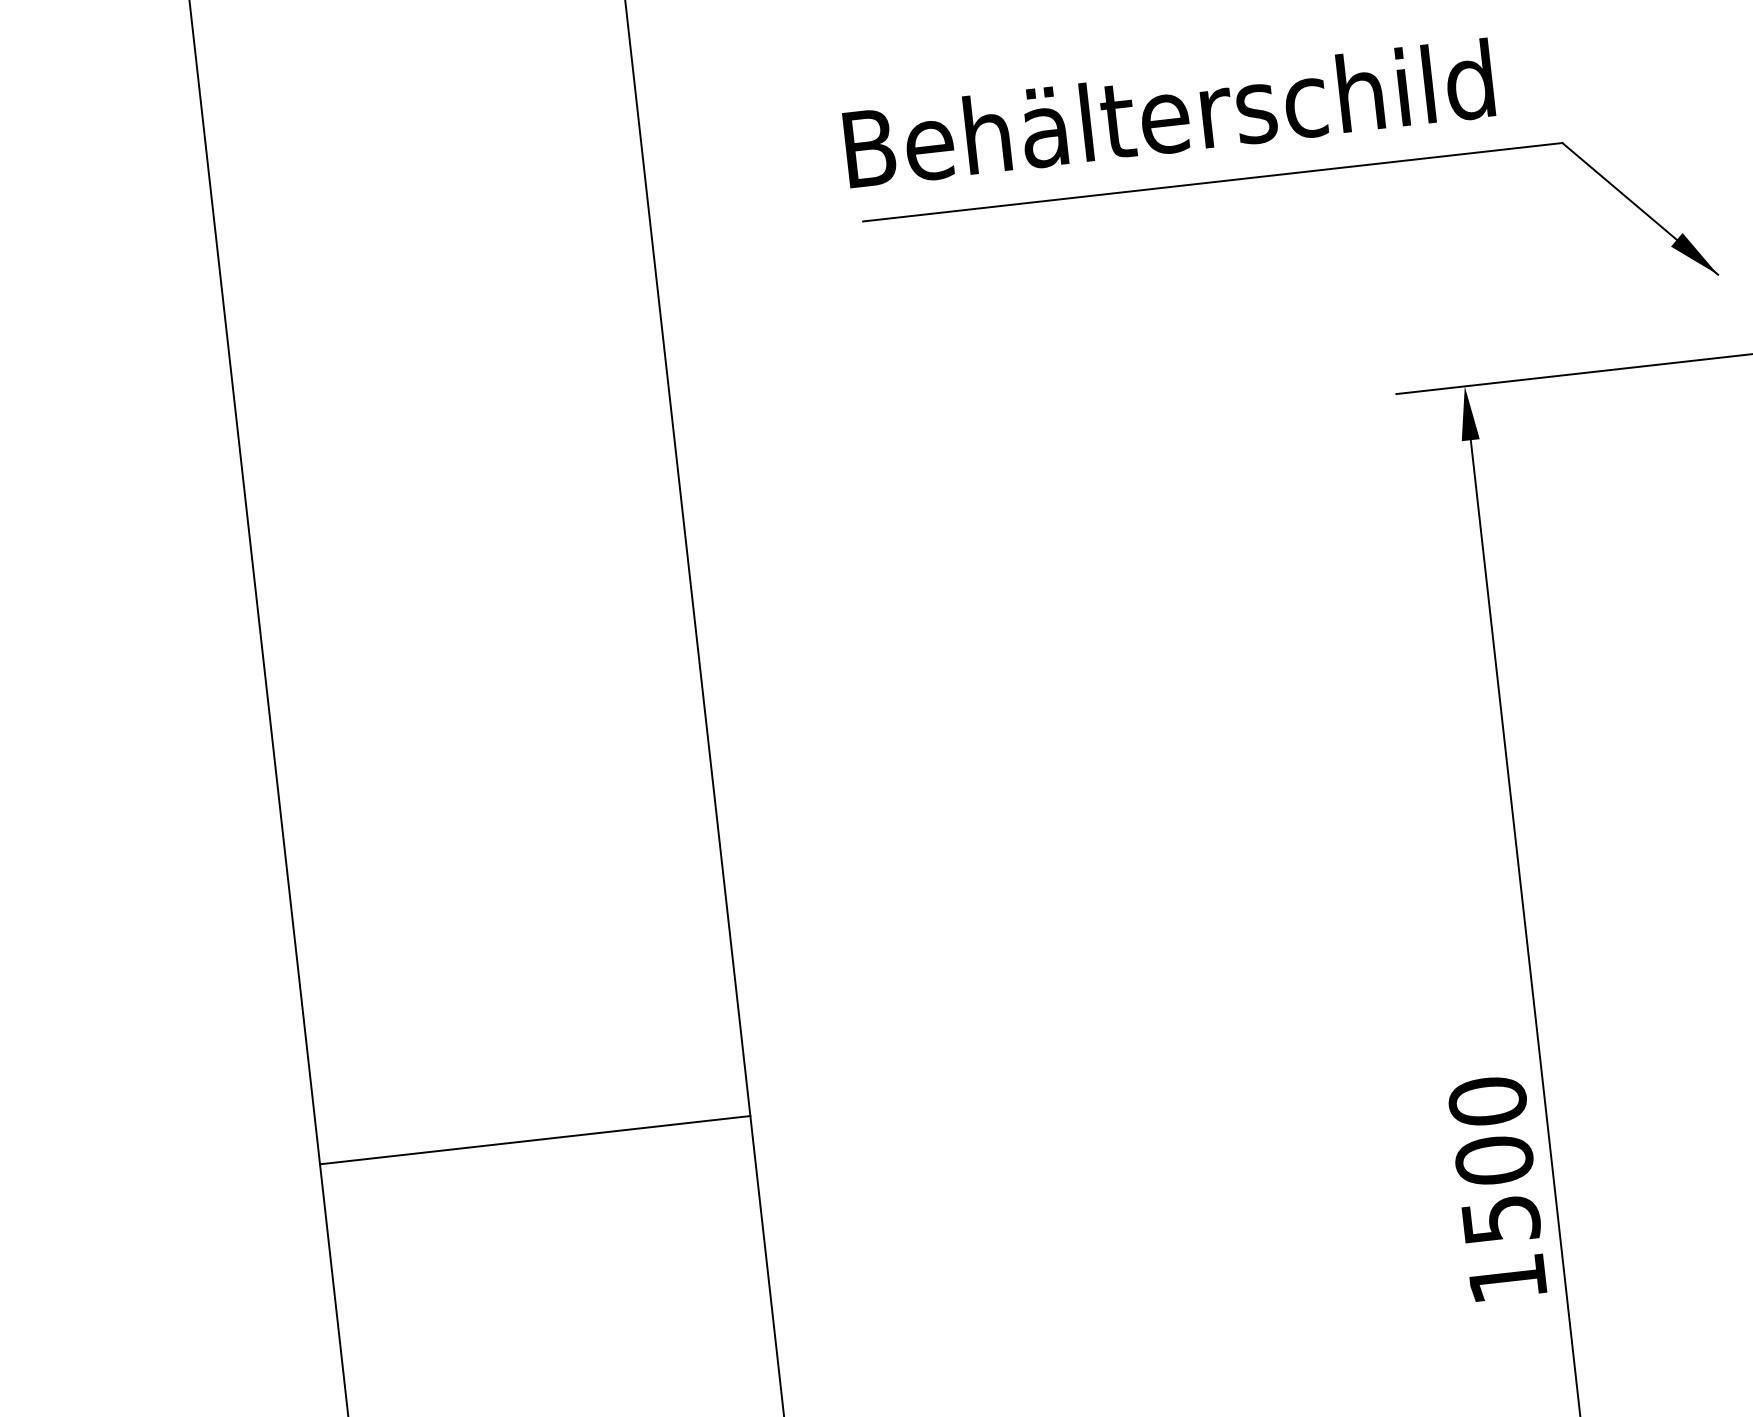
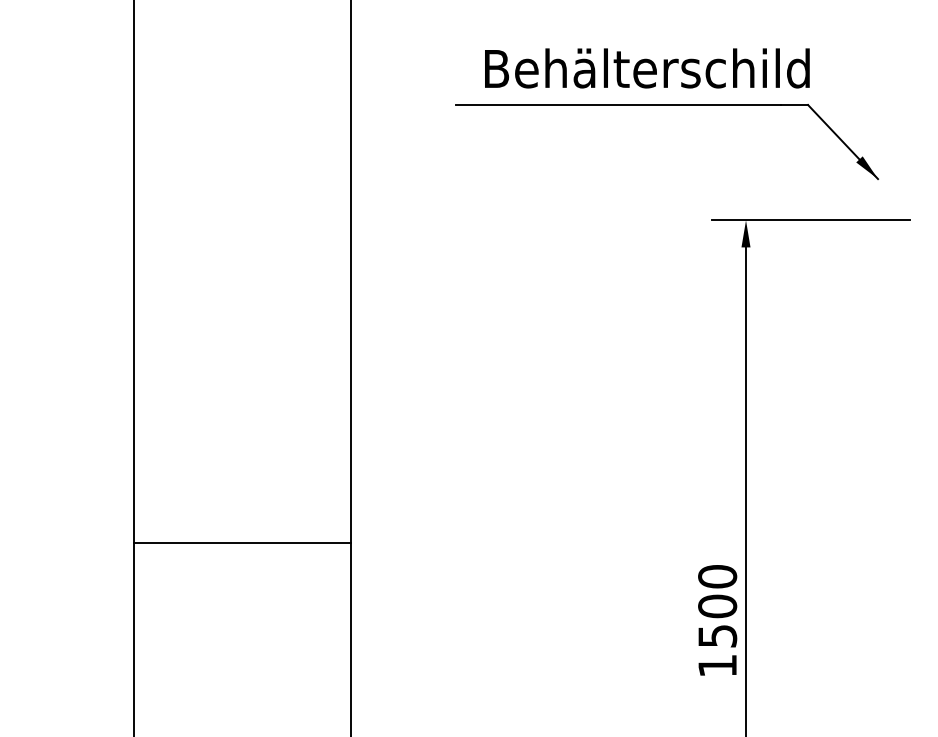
text: (1169, 113) -> (647, 68), moved

